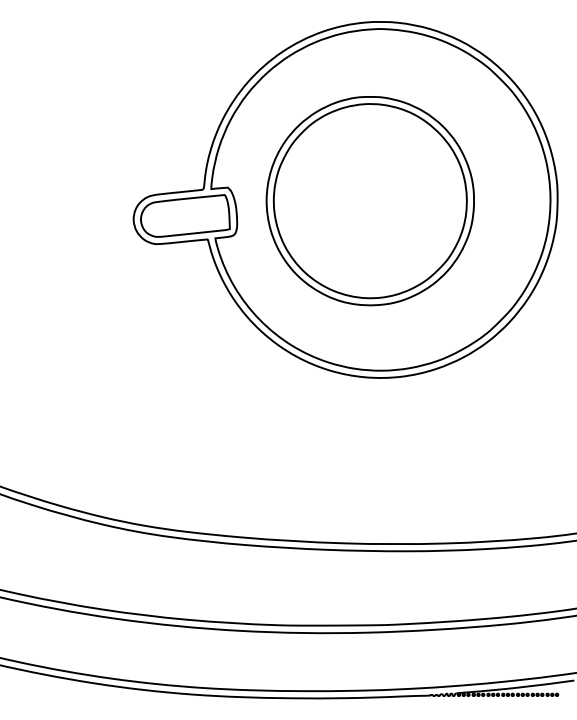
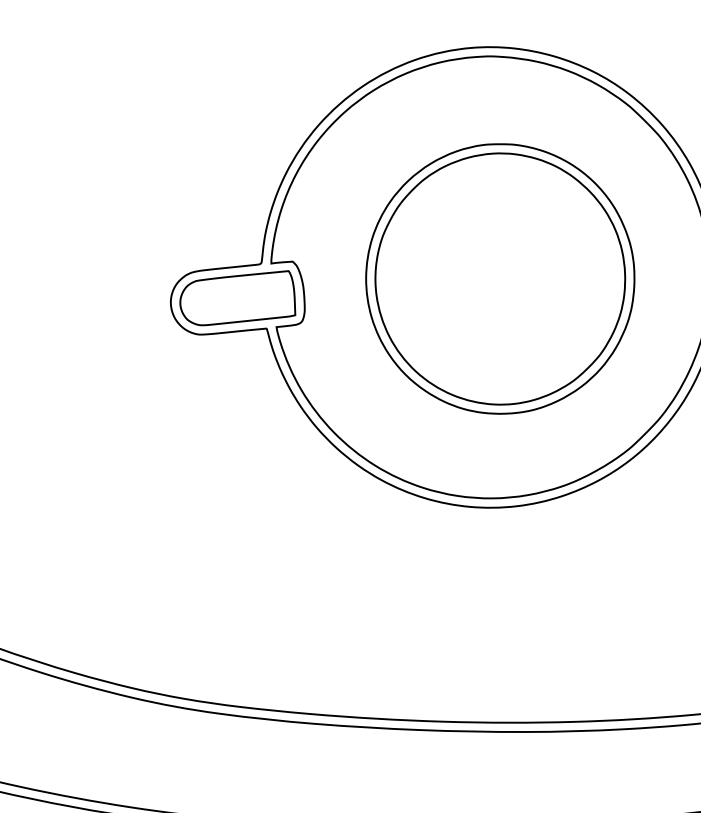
part: (369, 201) -> (499, 279), moved

